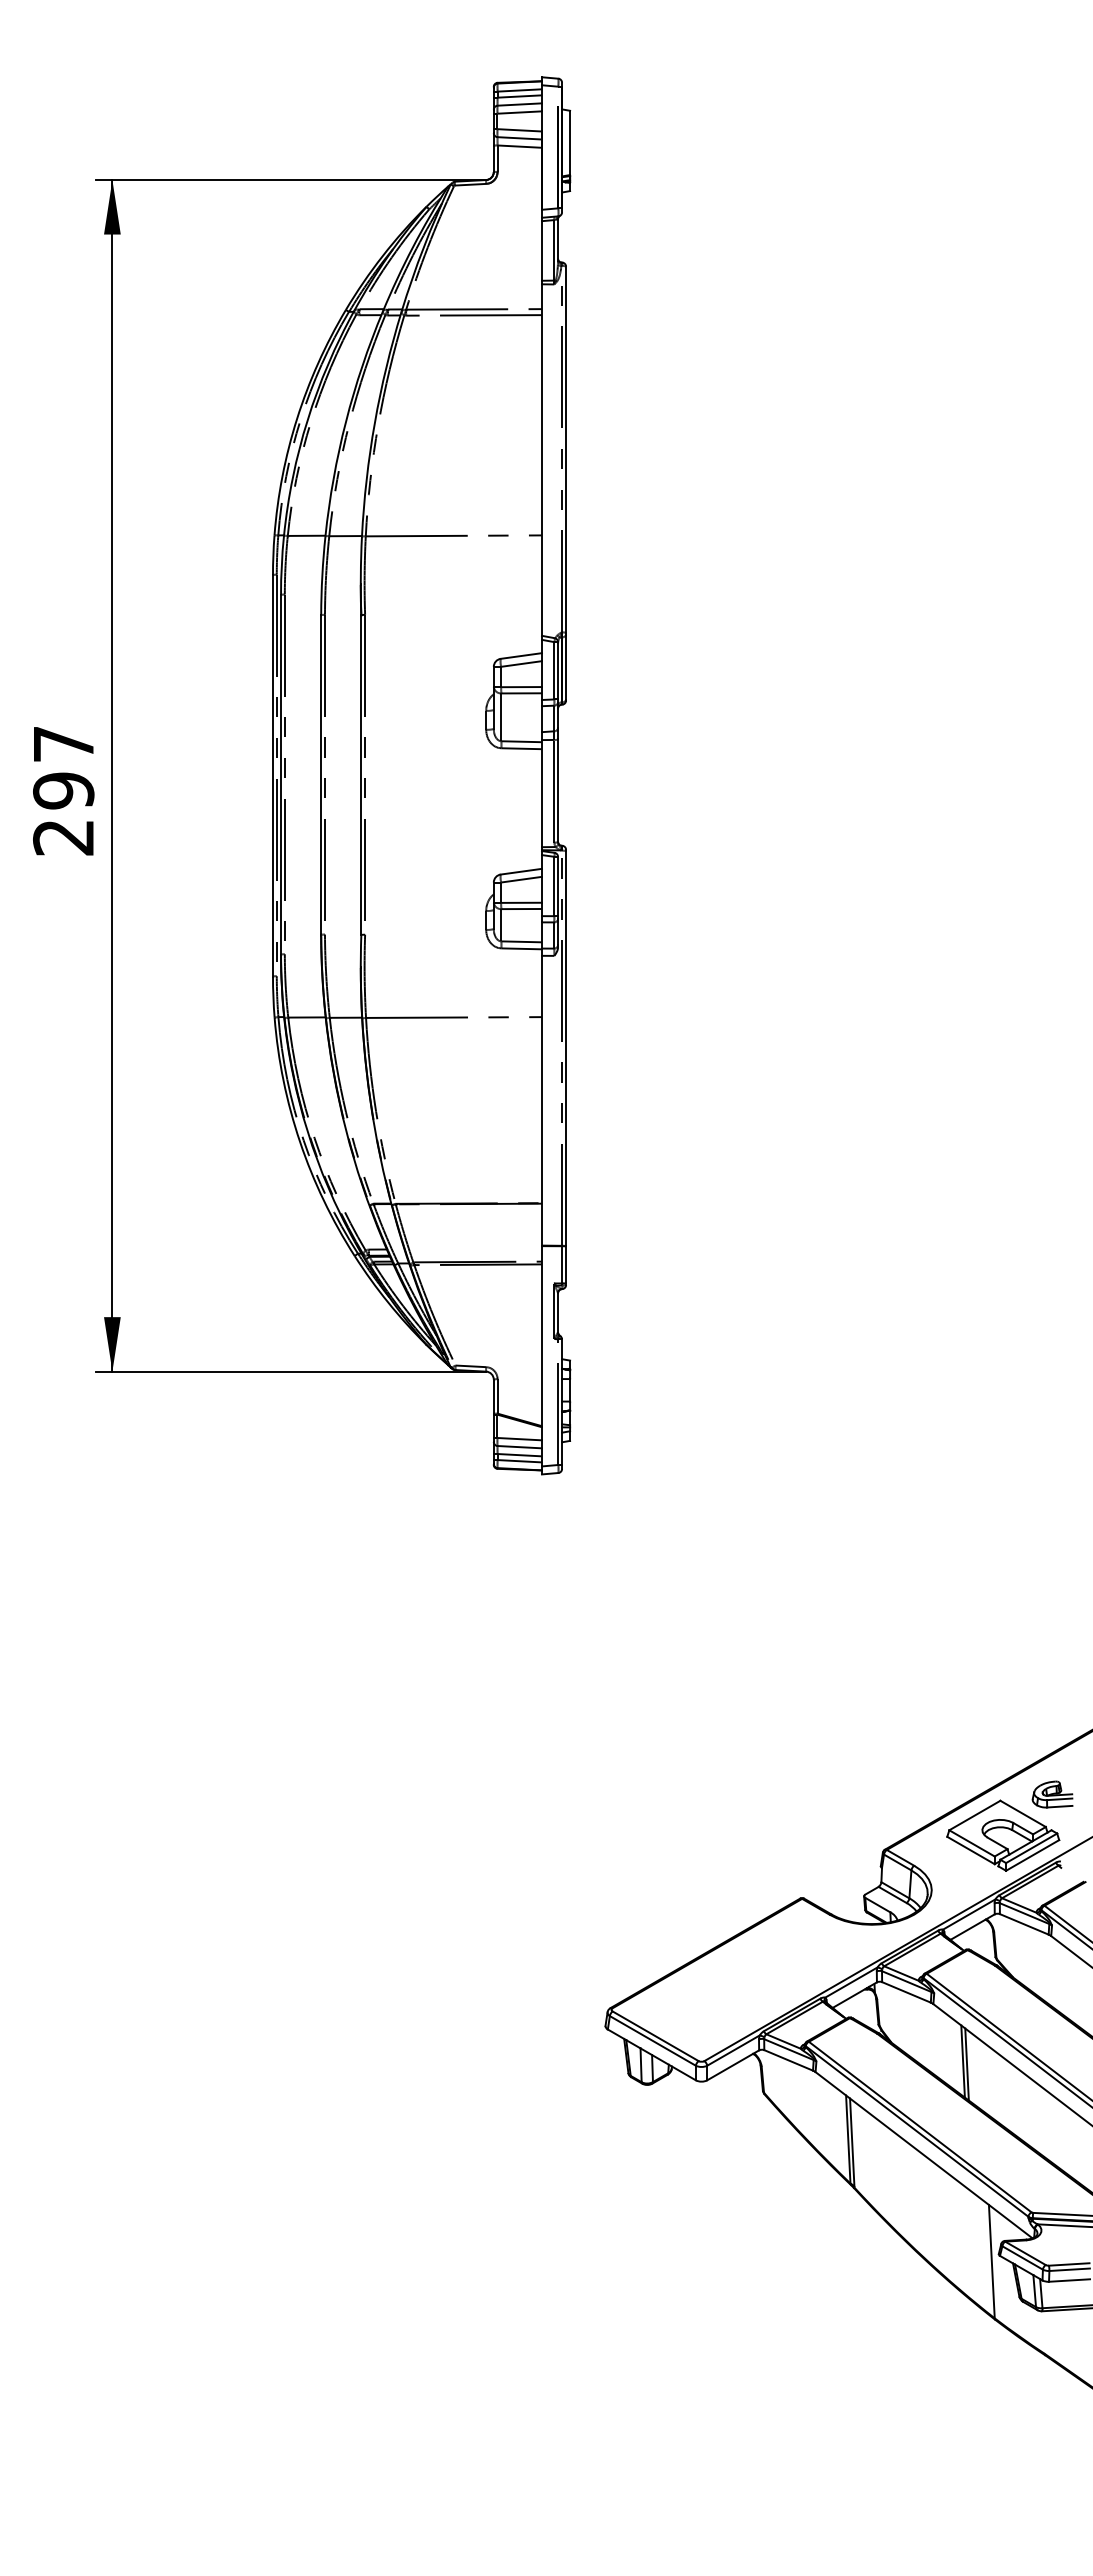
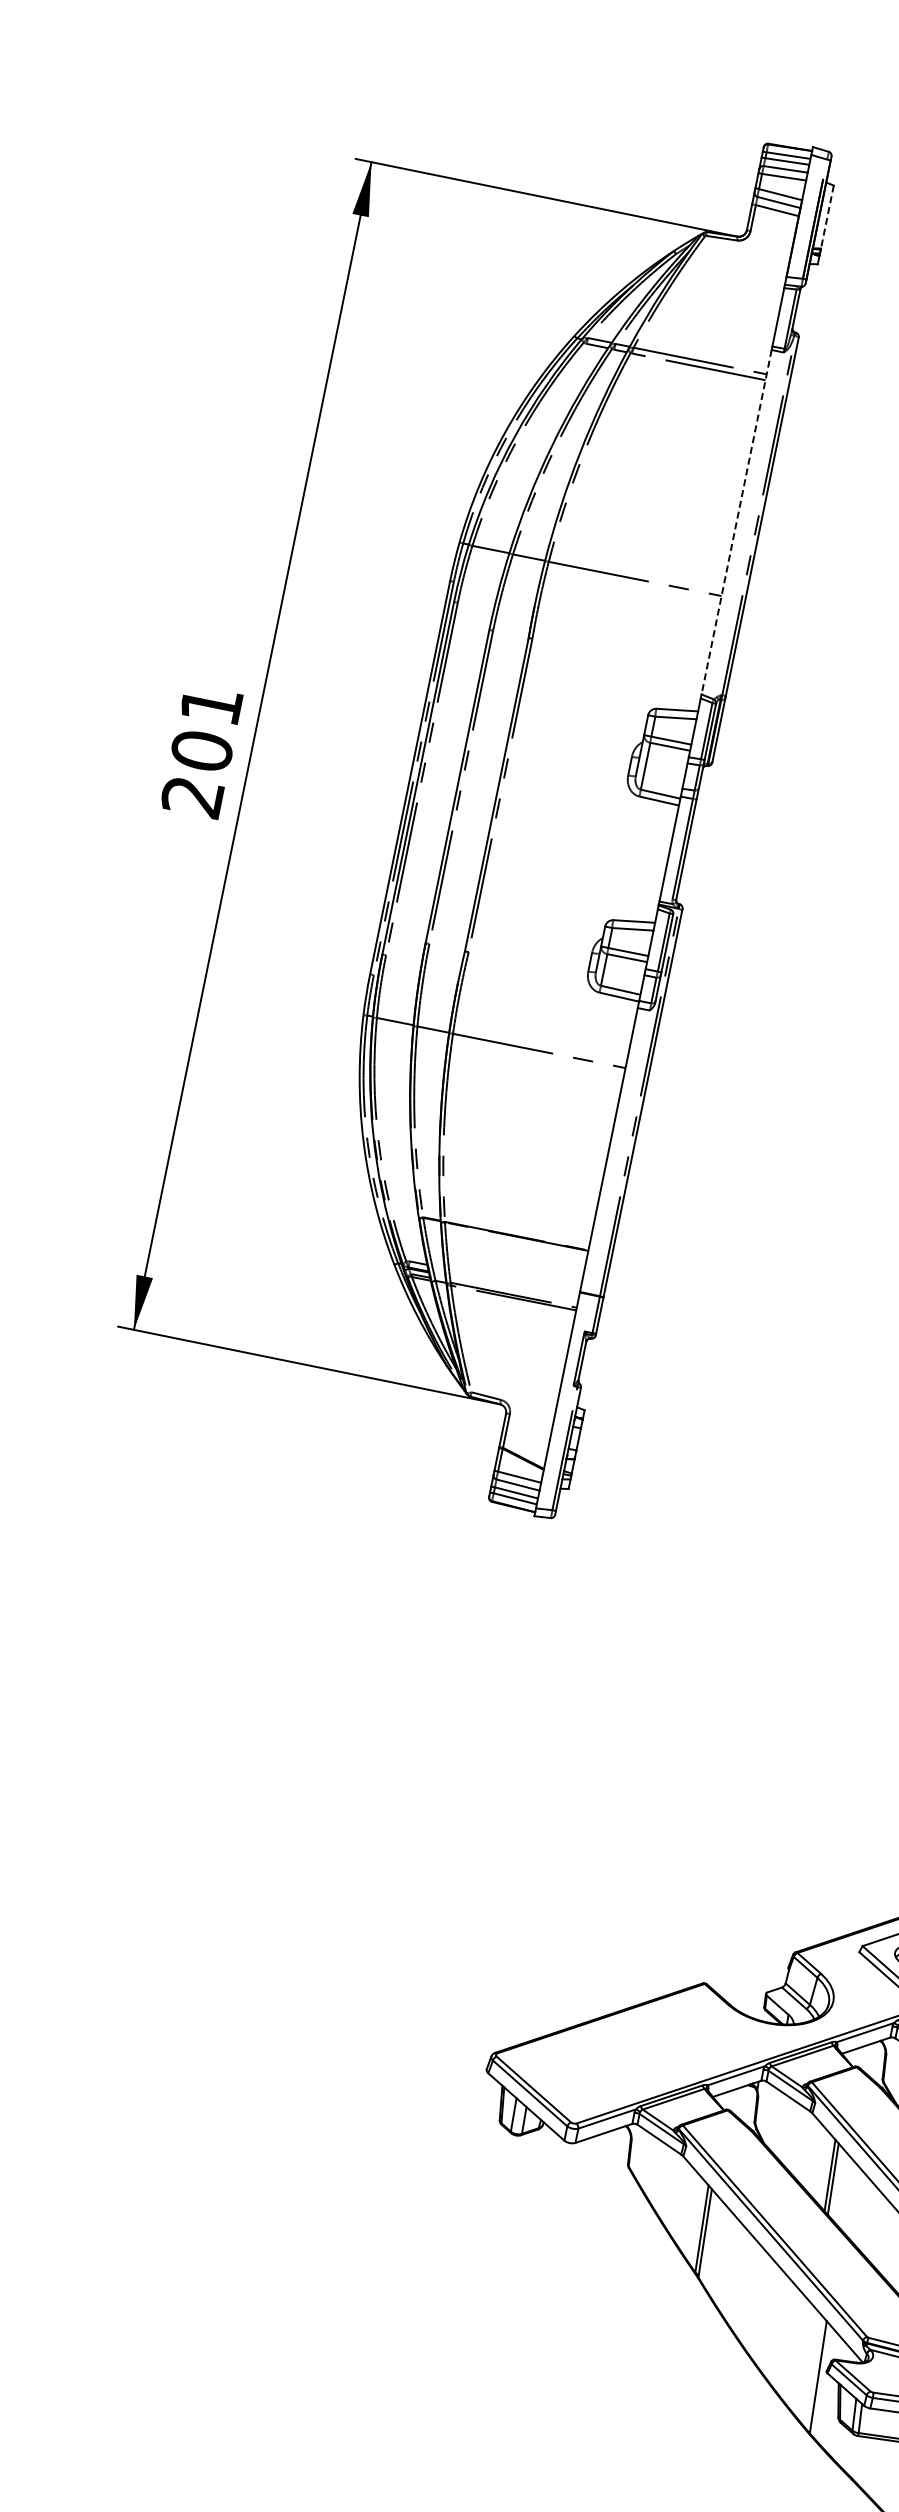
line: (570, 143) -> (827, 217), solid -> dashed
line: (541, 460) -> (736, 522), solid -> dashed
text: (63, 768) -> (206, 729), 297 -> 201

